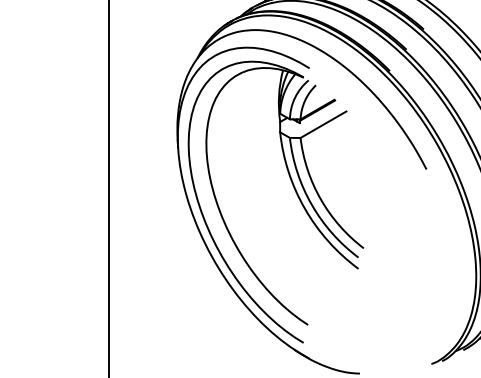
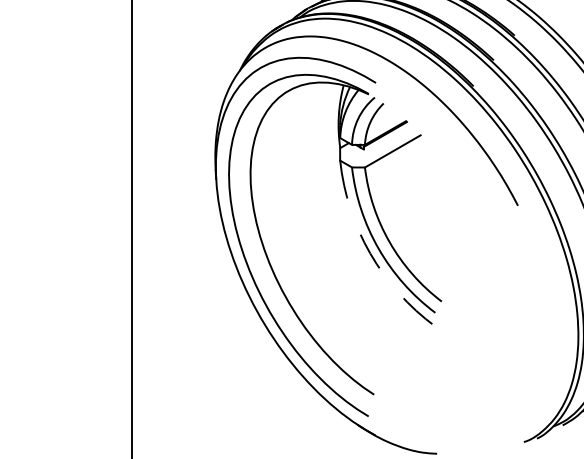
arc: (304, 208) -> (369, 253), solid -> dashed

